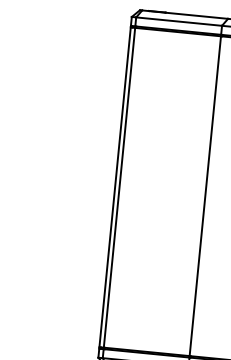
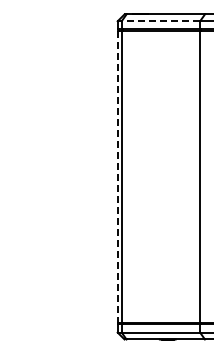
line: (178, 21) -> (160, 21), solid -> dashed
line: (114, 187) -> (117, 177), solid -> dashed

